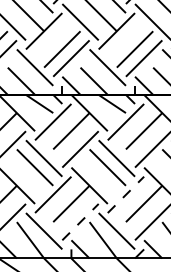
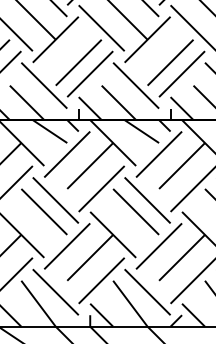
line: (125, 194) -> (158, 245), dashed -> solid
line: (80, 222) -> (101, 281), dashed -> solid

